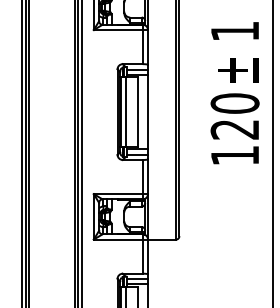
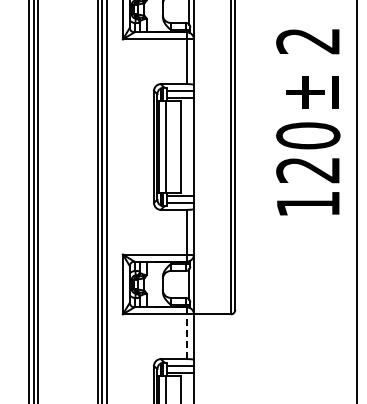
text: (234, 31) -> (307, 41), 1 -> 2
line: (143, 256) -> (187, 336), solid -> dashed

